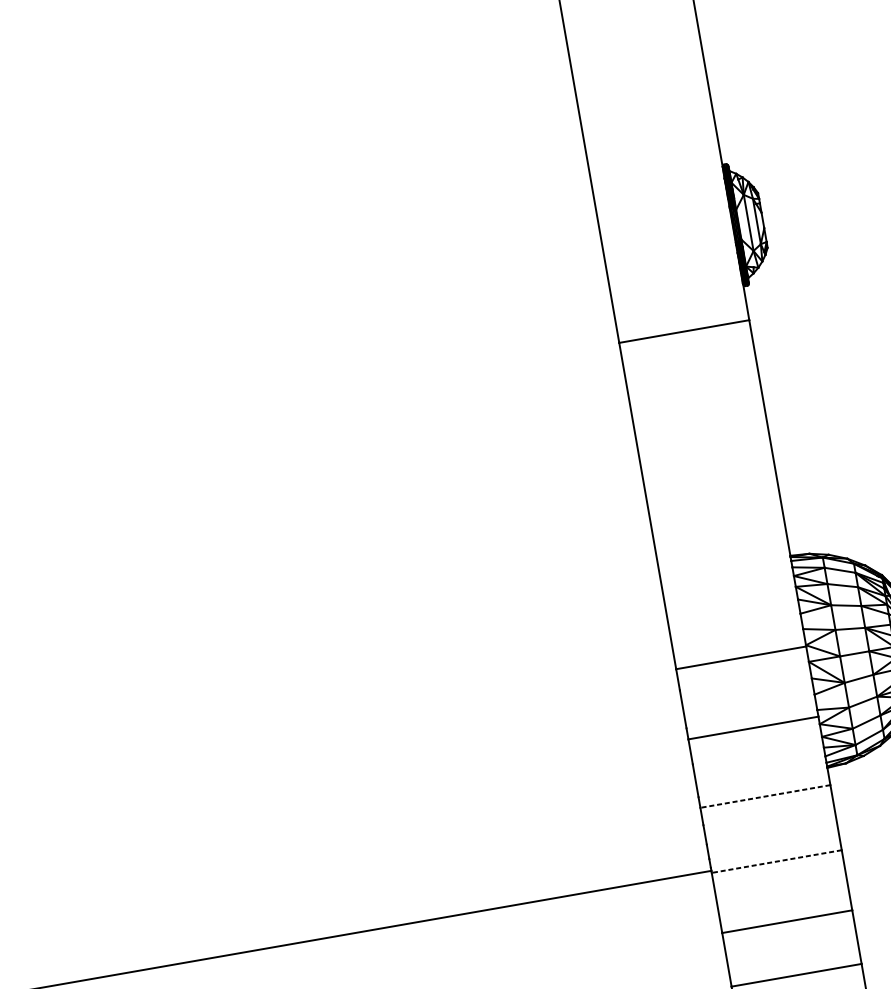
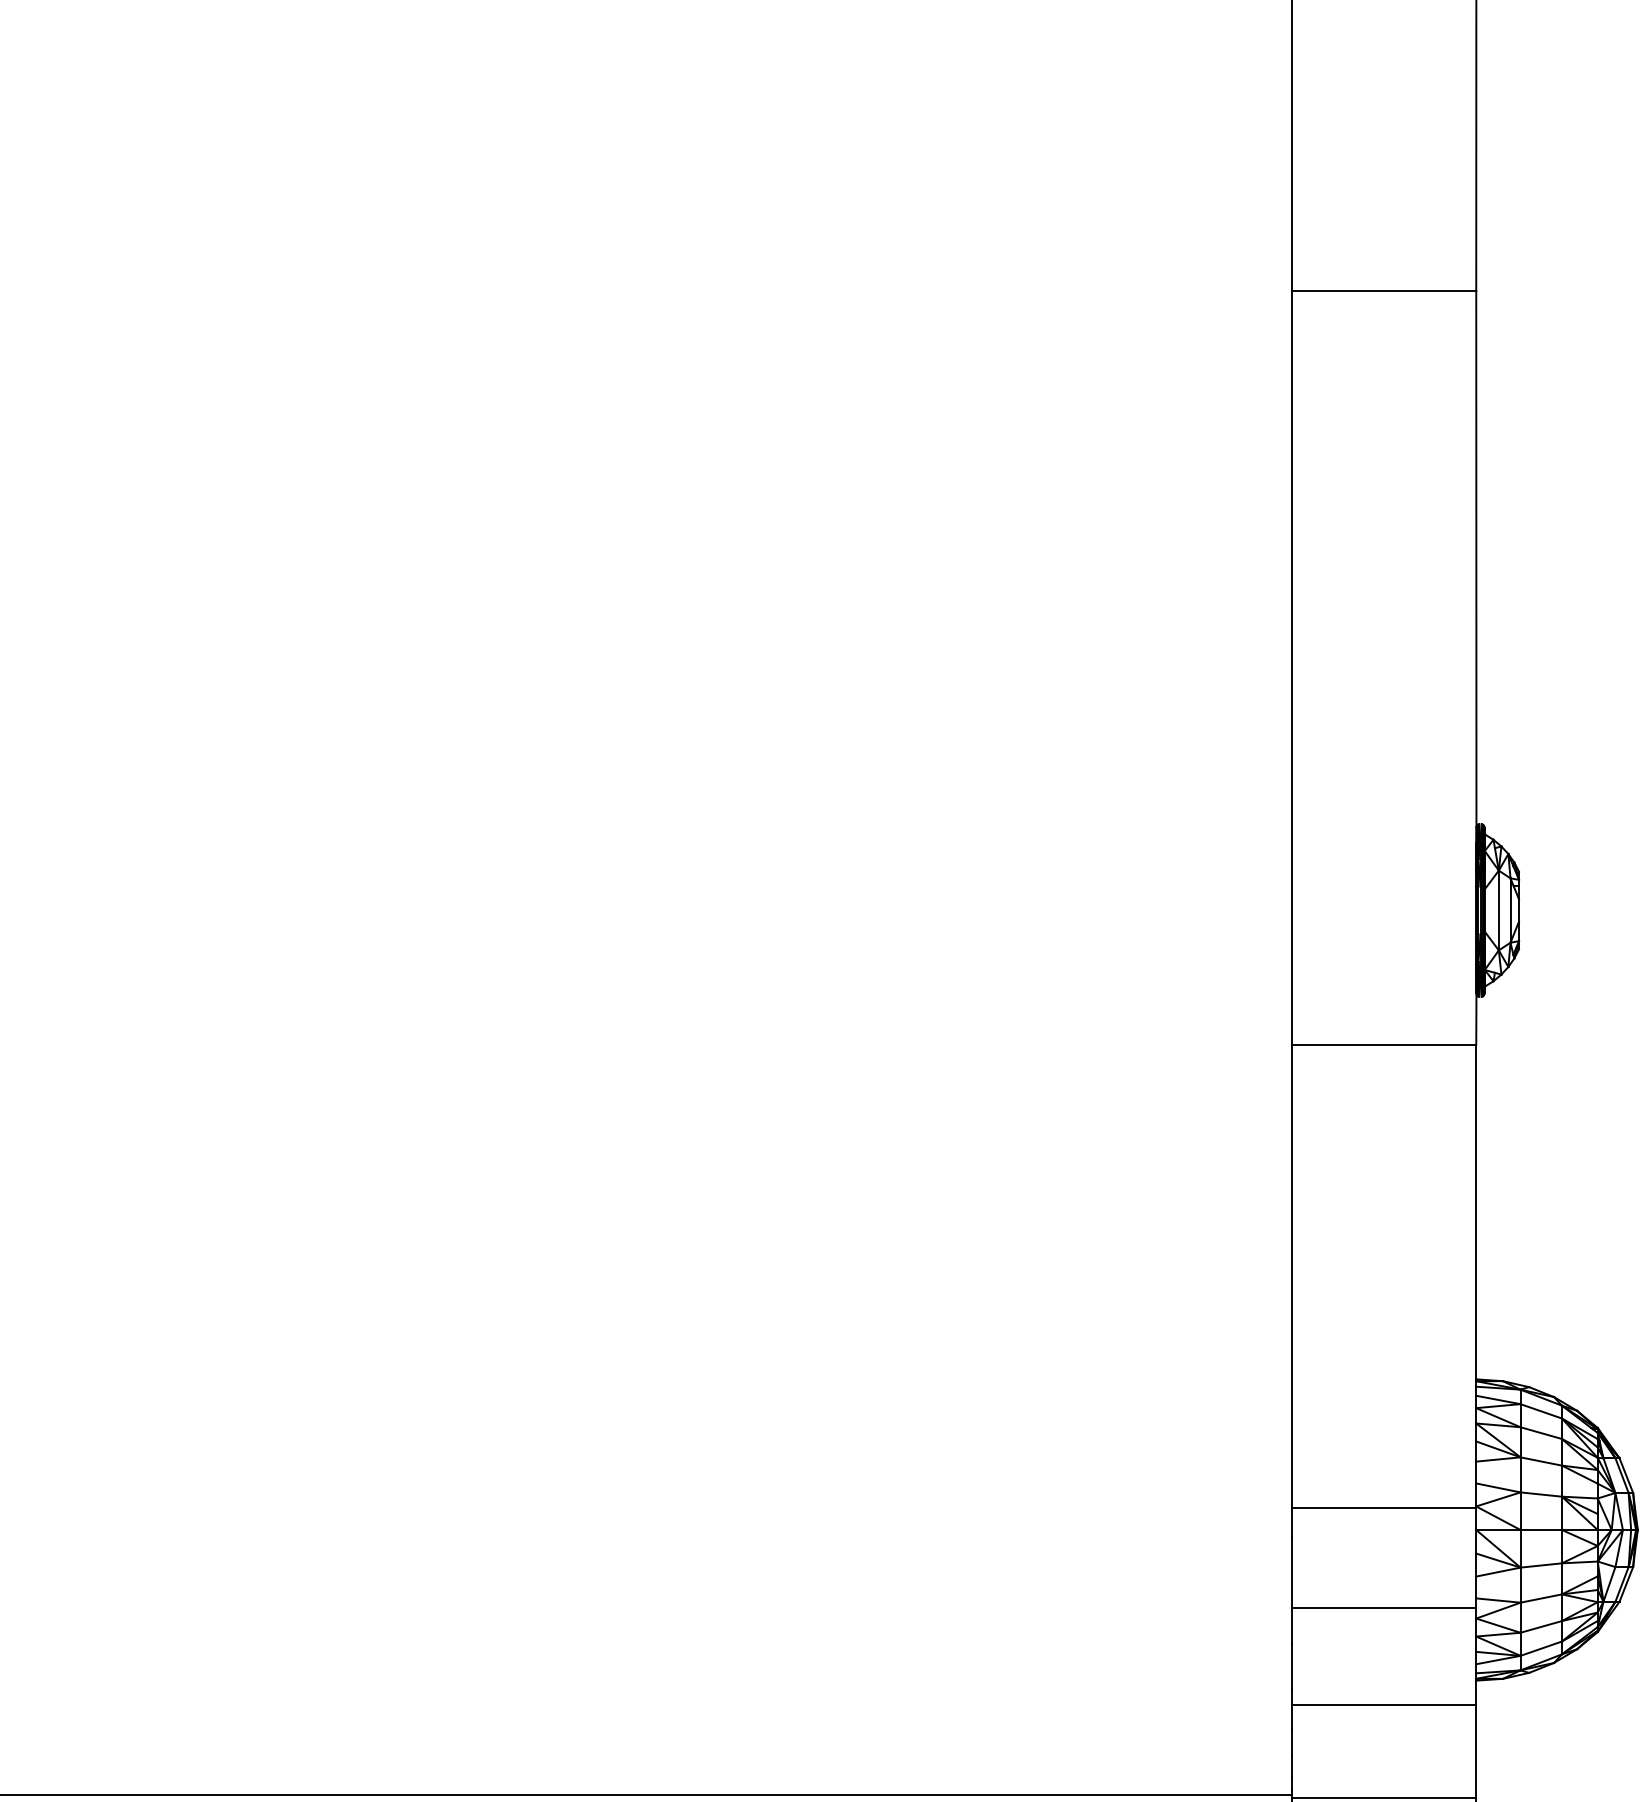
line: (765, 796) -> (1383, 1705), dashed -> solid
line: (776, 861) -> (1383, 1797), dashed -> solid

